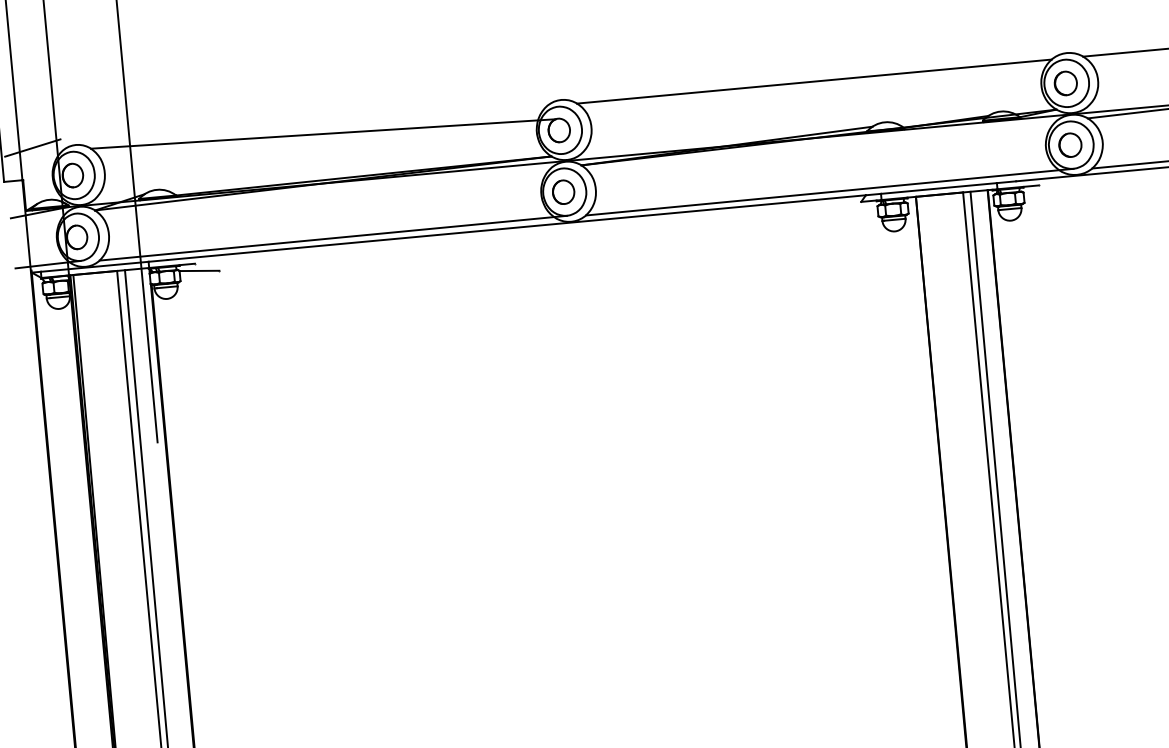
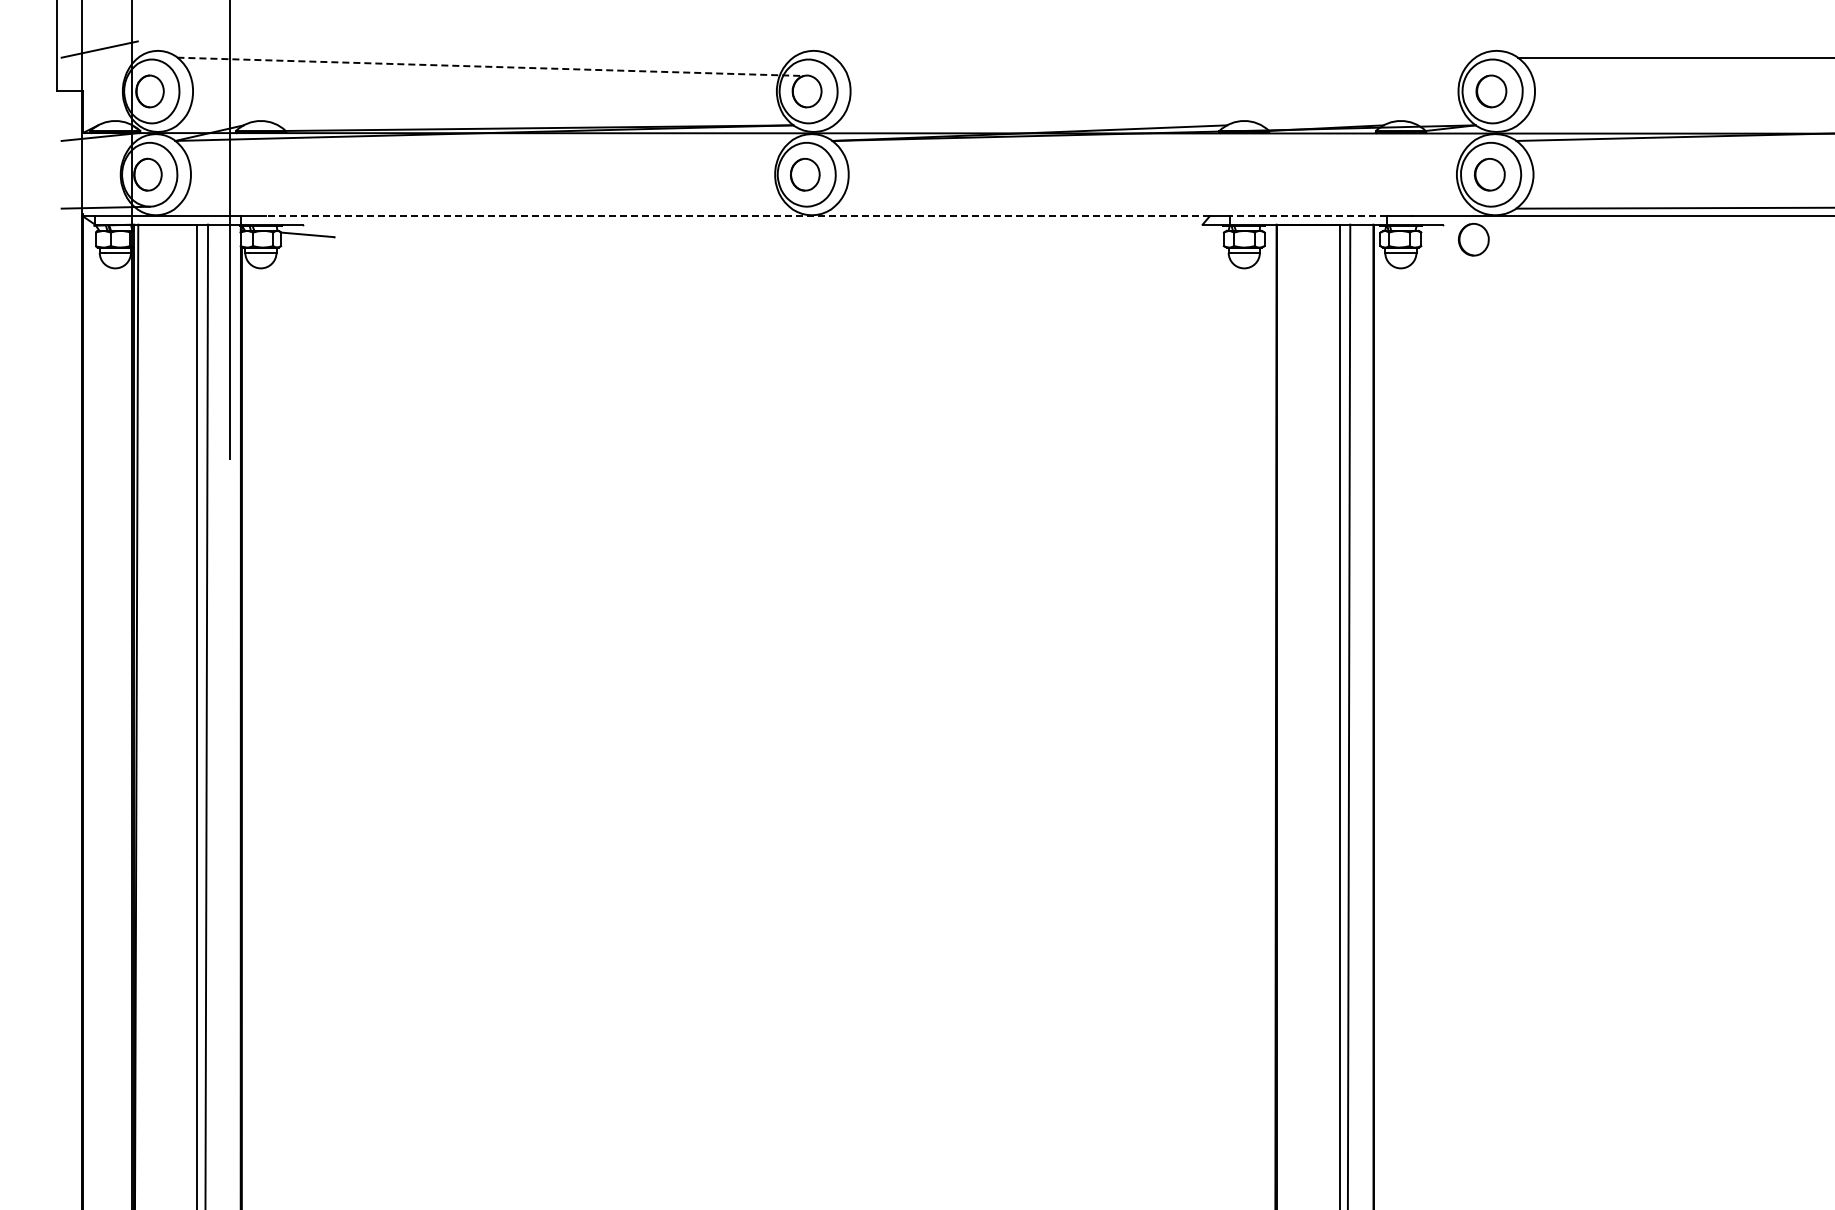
line: (814, 81) -> (1154, 57), removed
line: (323, 133) -> (491, 66), solid -> dashed
line: (938, 188) -> (1307, 216), solid -> dashed
line: (829, 192) -> (1161, 207), removed
part: (1062, 194) -> (1473, 239), added
line: (517, 227) -> (738, 216), solid -> dashed
line: (332, 238) -> (490, 207), removed

